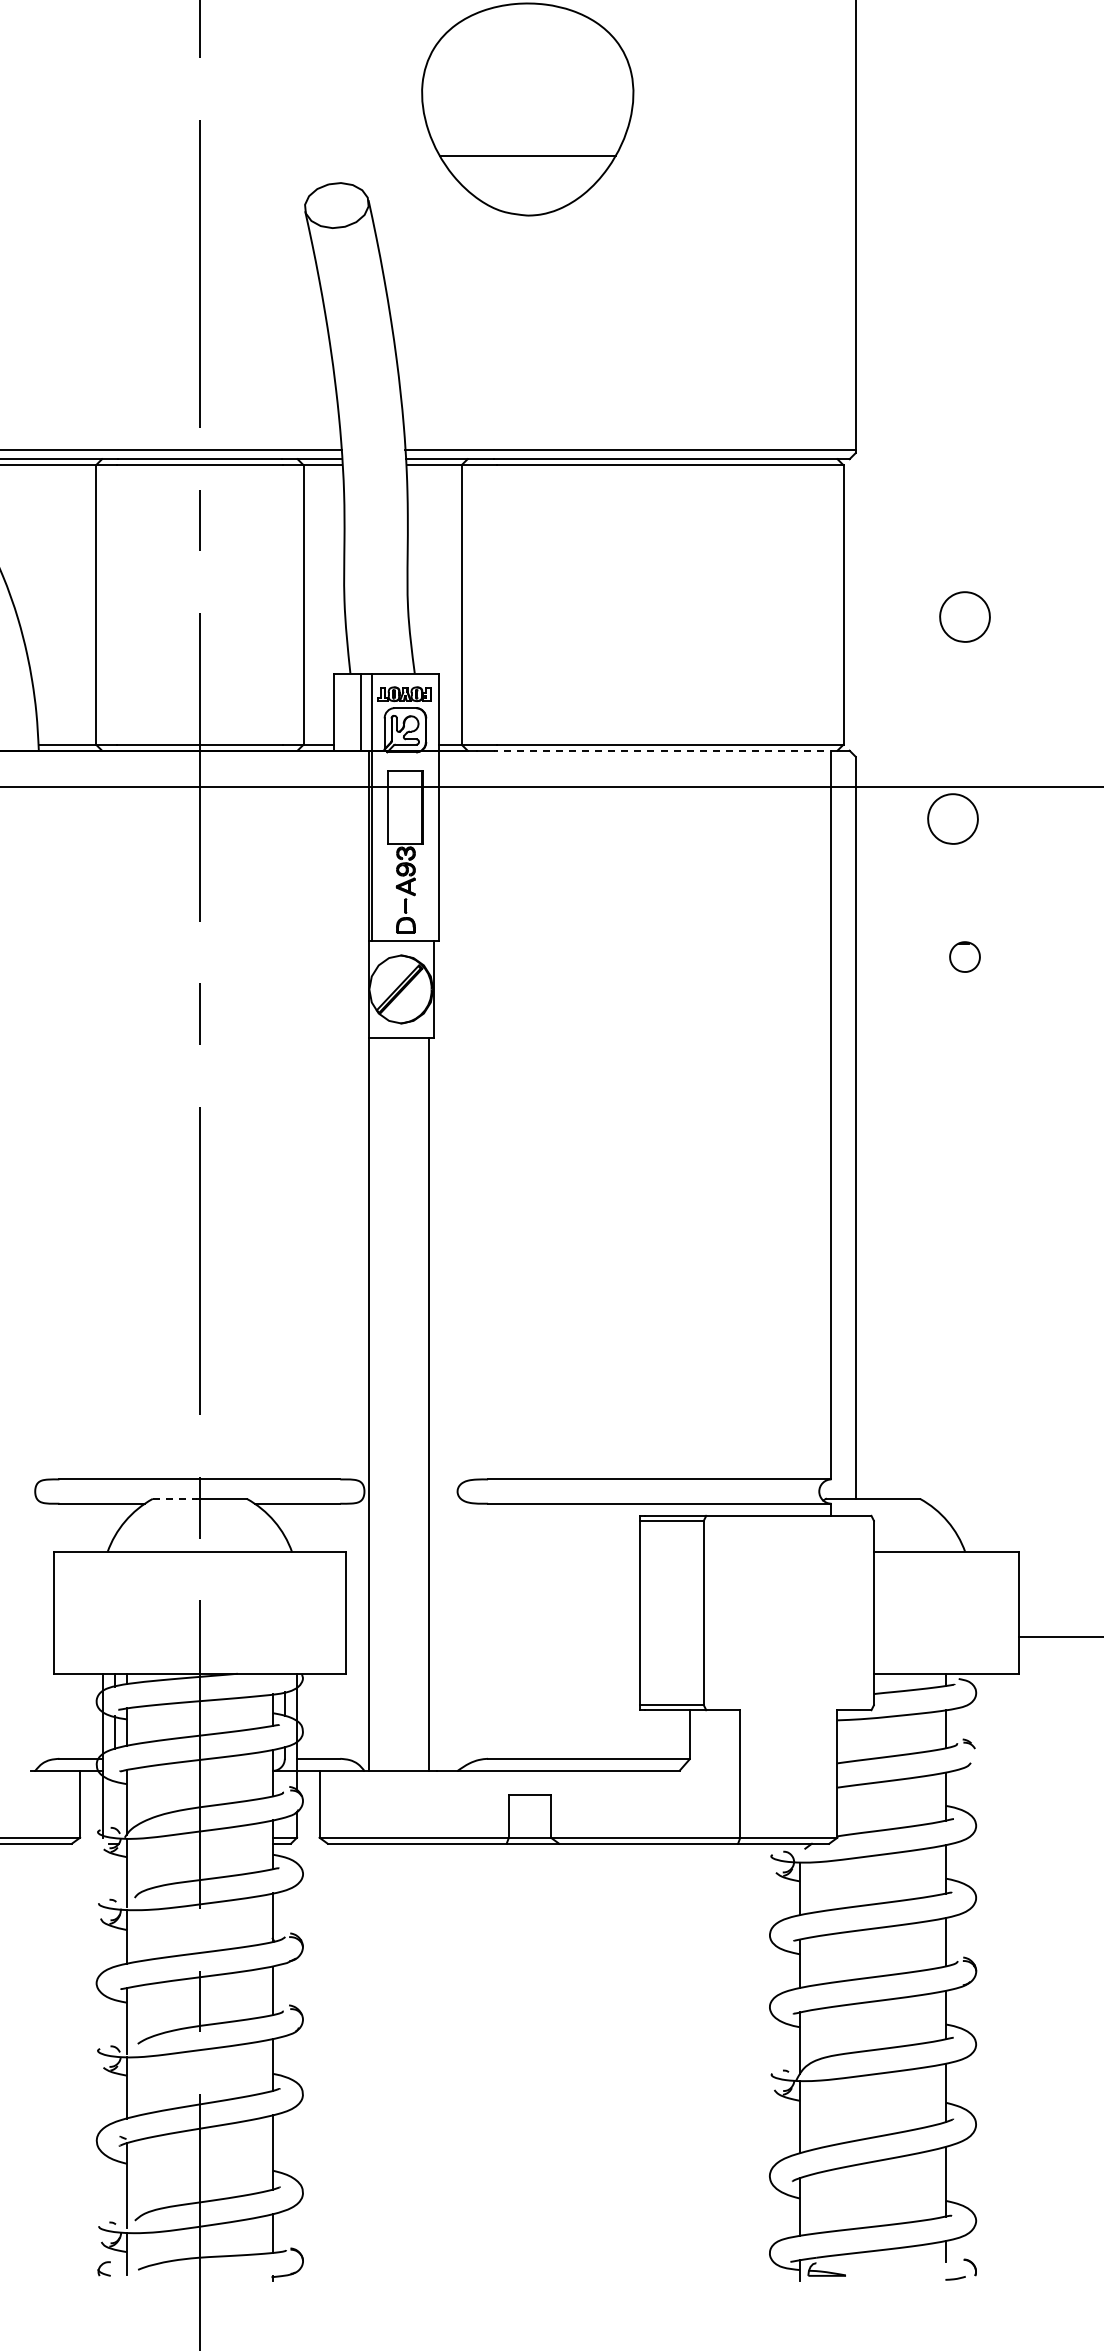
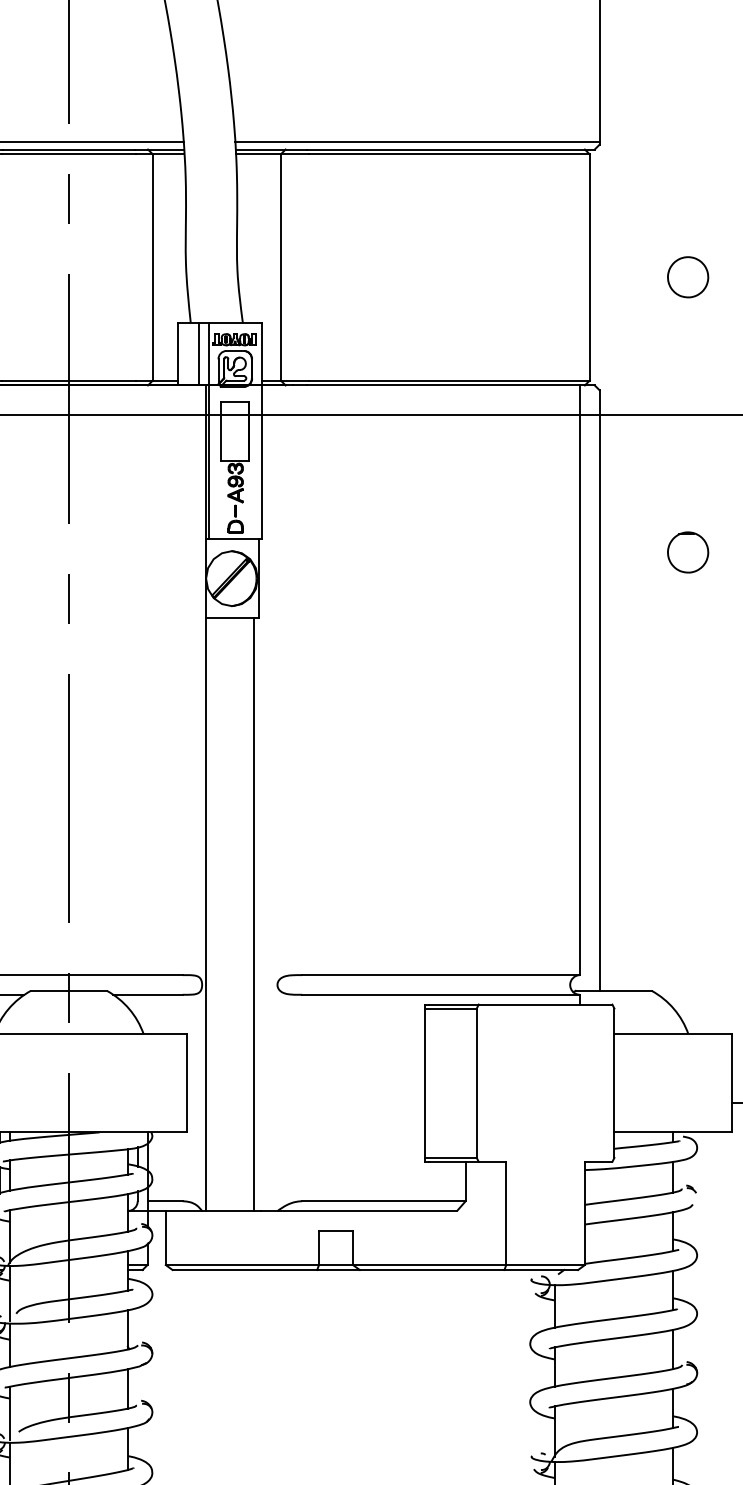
line: (665, 750) -> (445, 385), dashed -> solid
part: (952, 818) -> (677, 440), removed
part: (964, 956) -> (687, 551), size x1.67
line: (175, 1498) -> (49, 990), dashed -> solid

